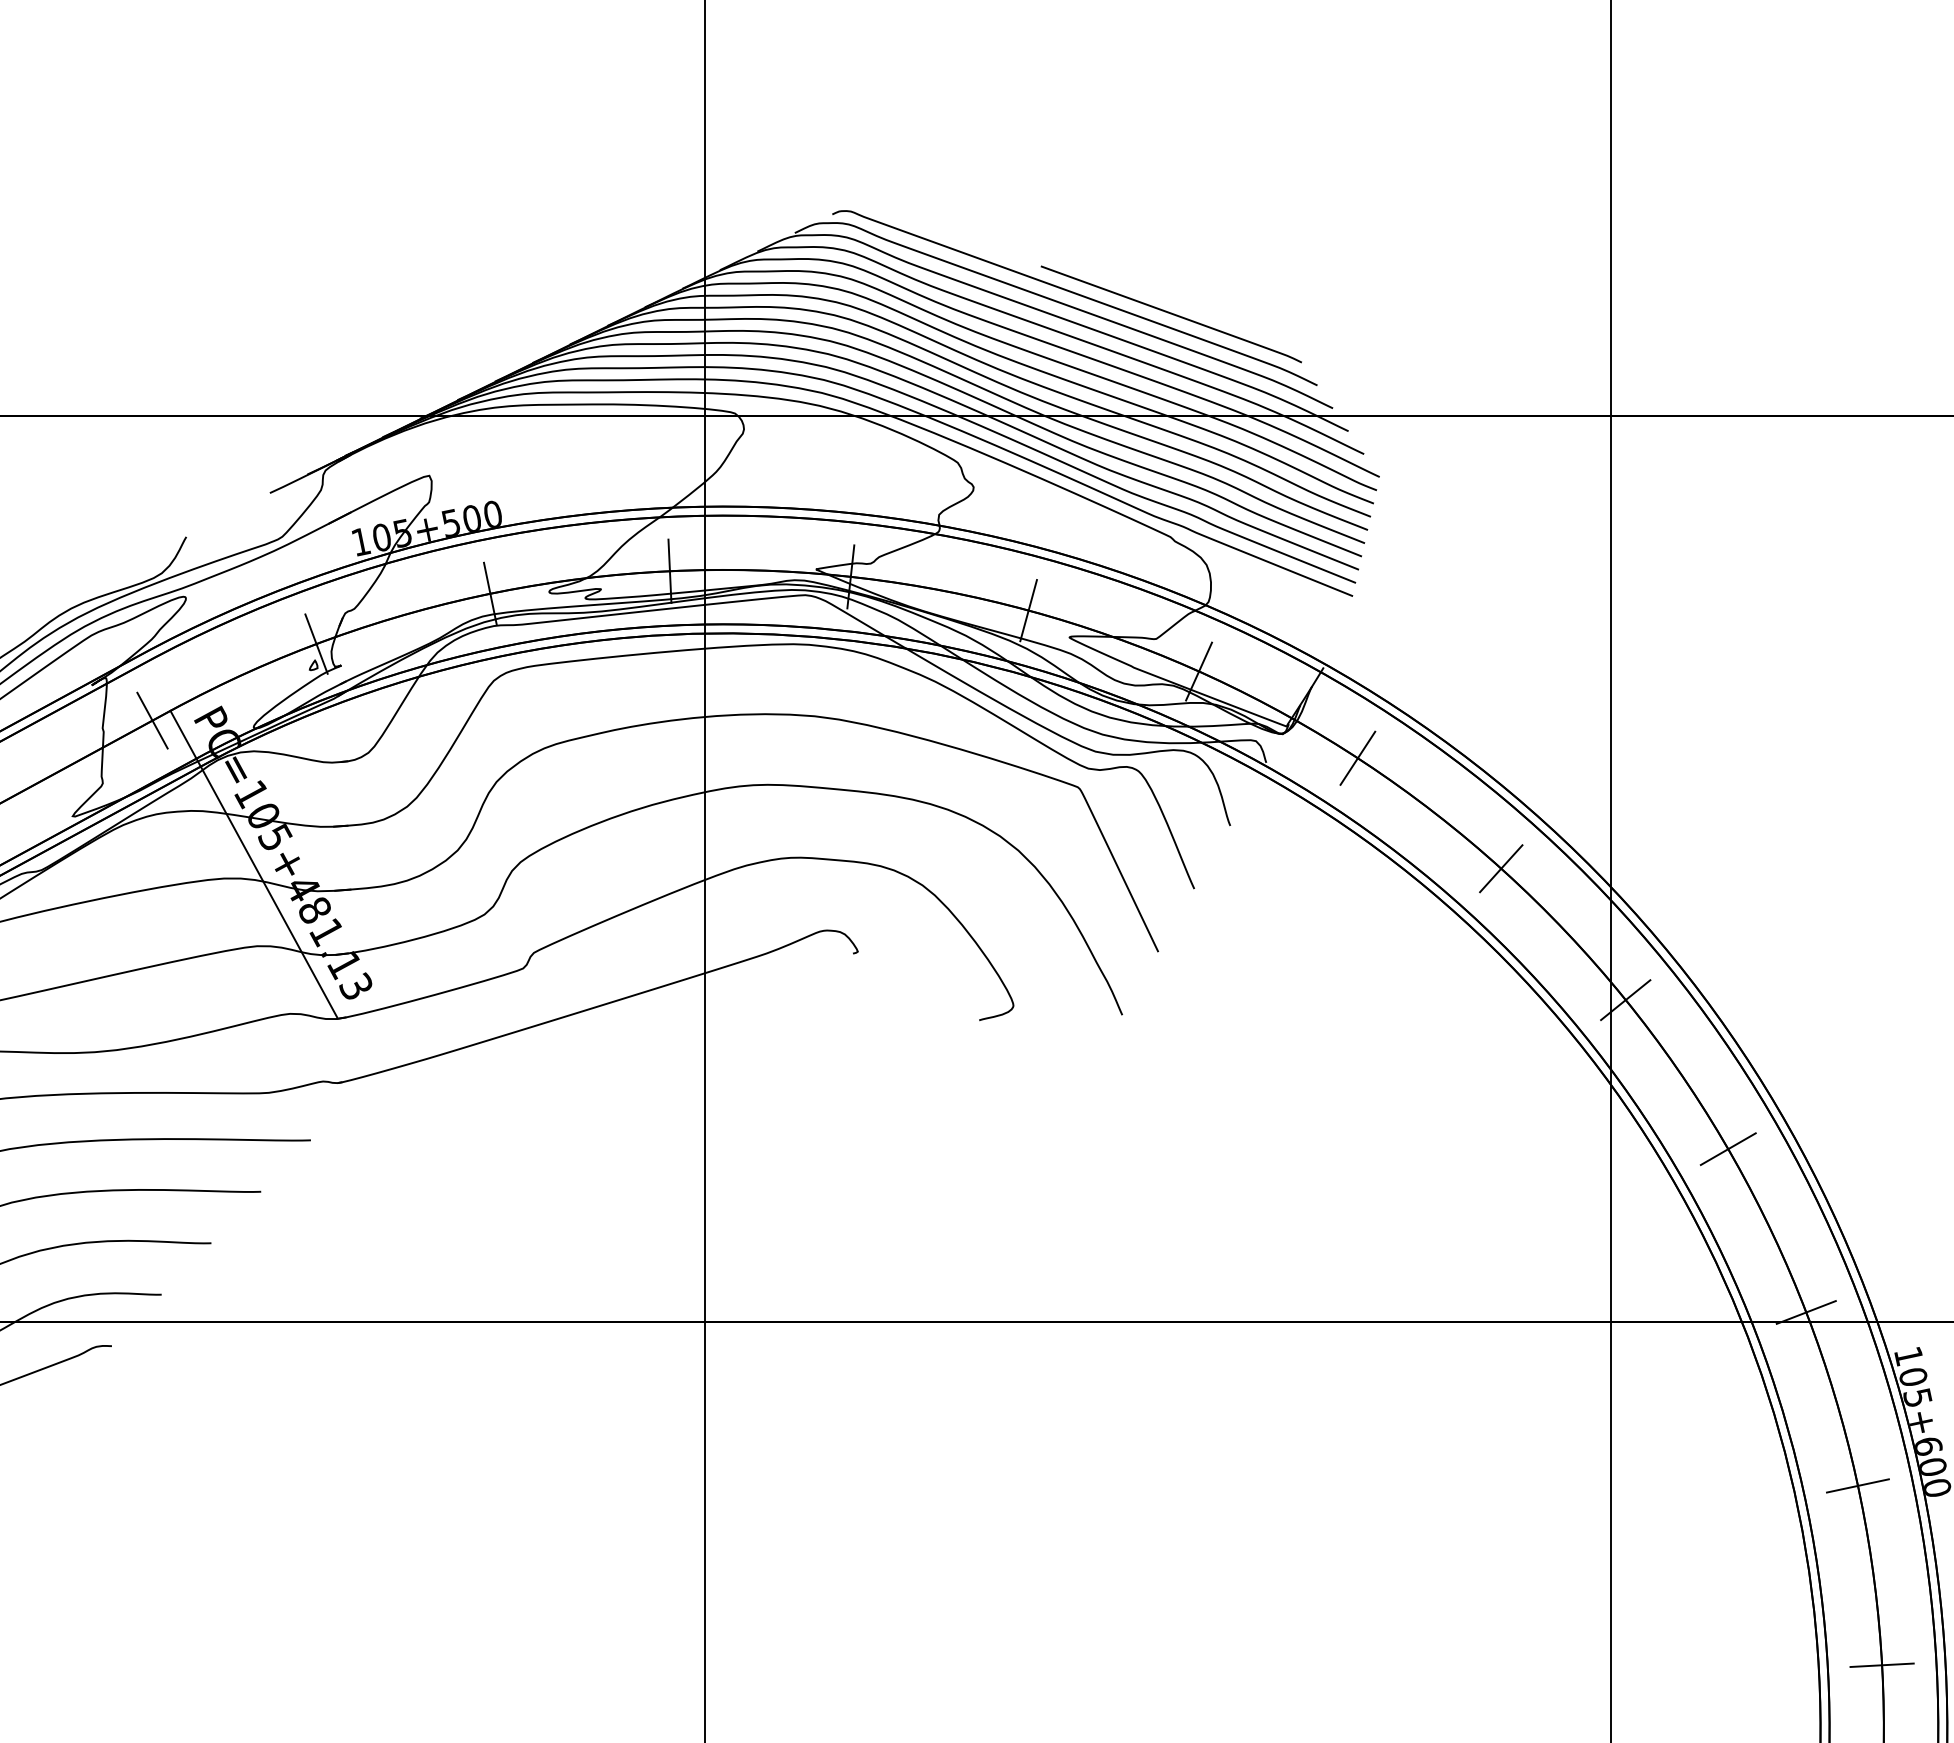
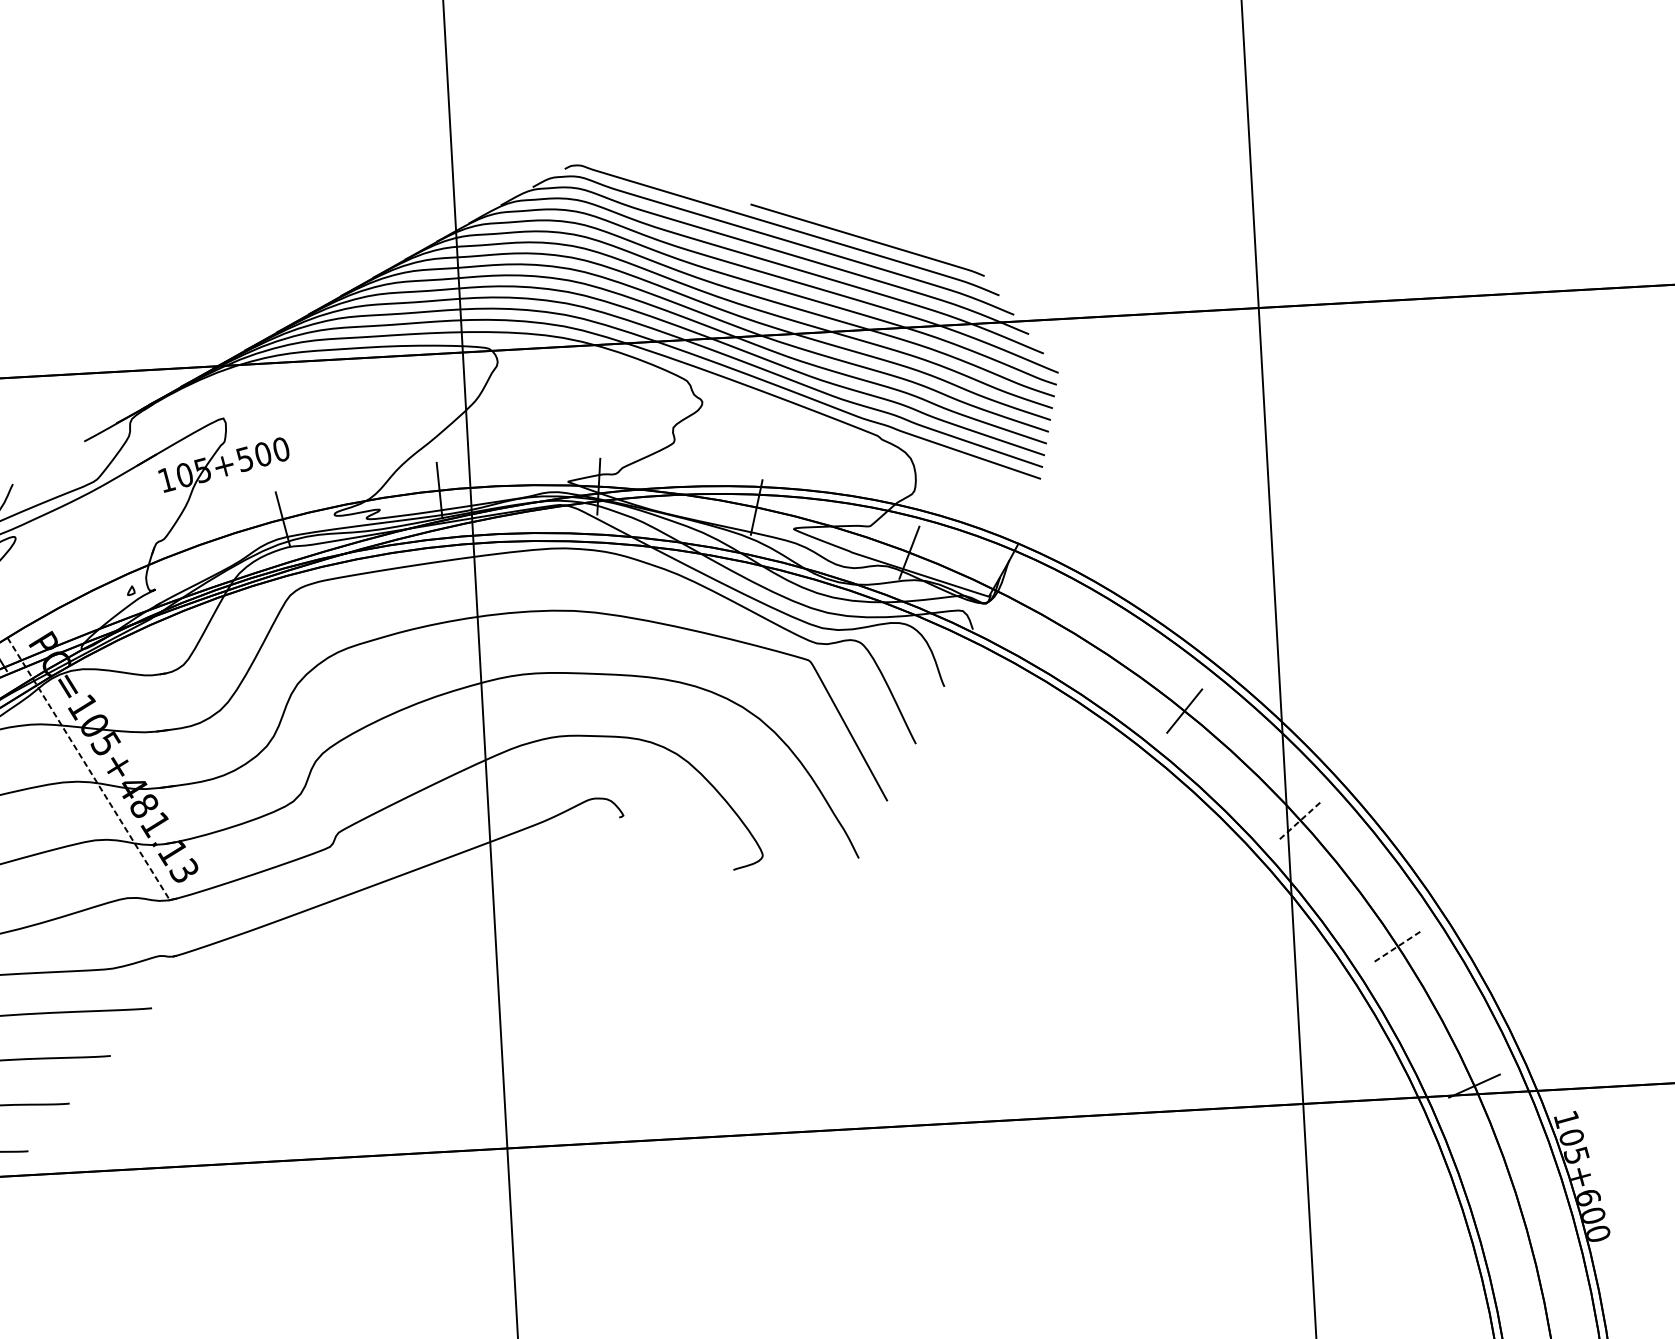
line: (316, 643) -> (132, 571), removed
line: (1357, 757) -> (1052, 620), removed
line: (254, 864) -> (88, 768), solid -> dashed
line: (1625, 1000) -> (1300, 820), solid -> dashed
line: (1728, 1149) -> (1398, 946), solid -> dashed
line: (1857, 1485) -> (1528, 1235), removed

